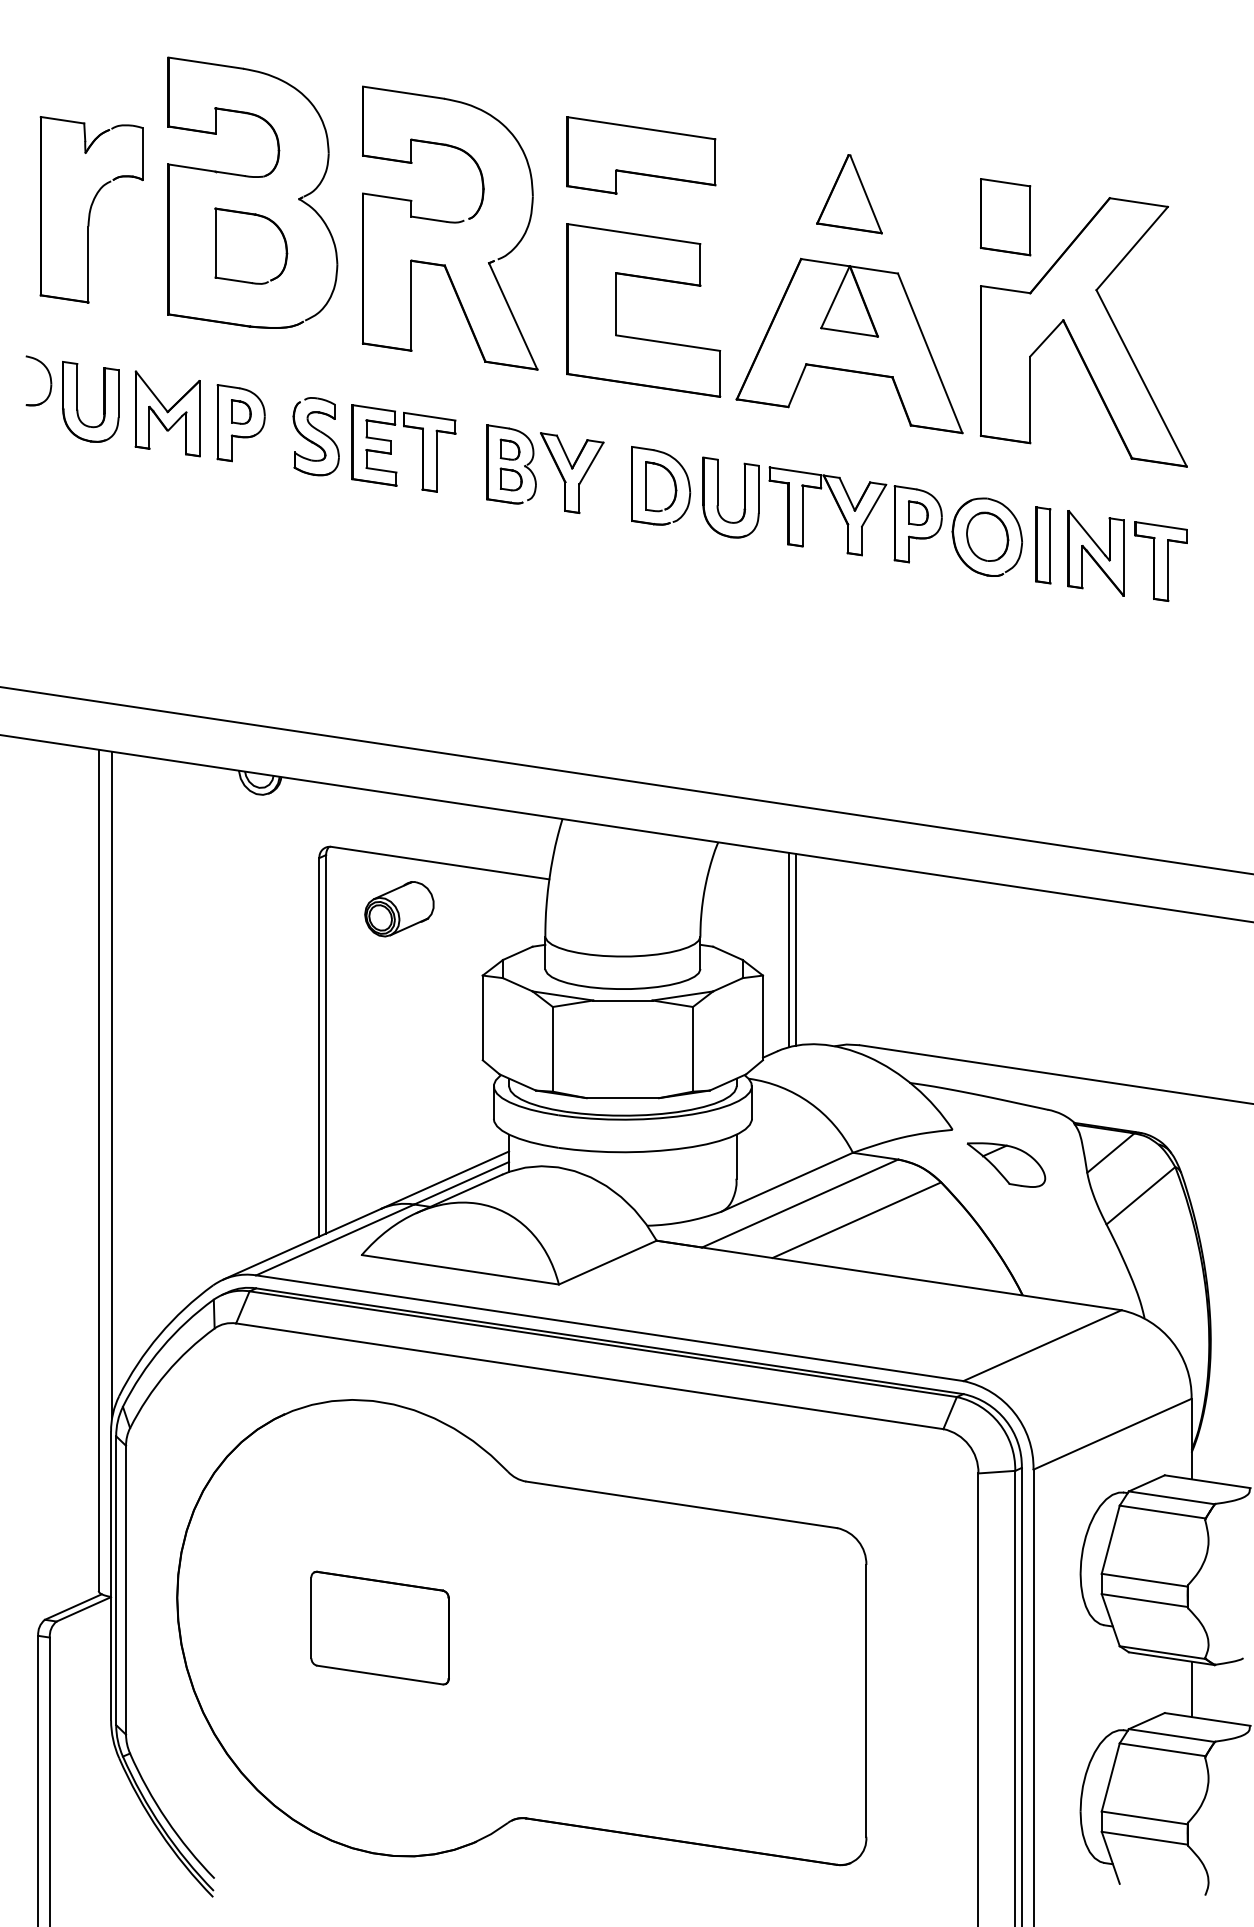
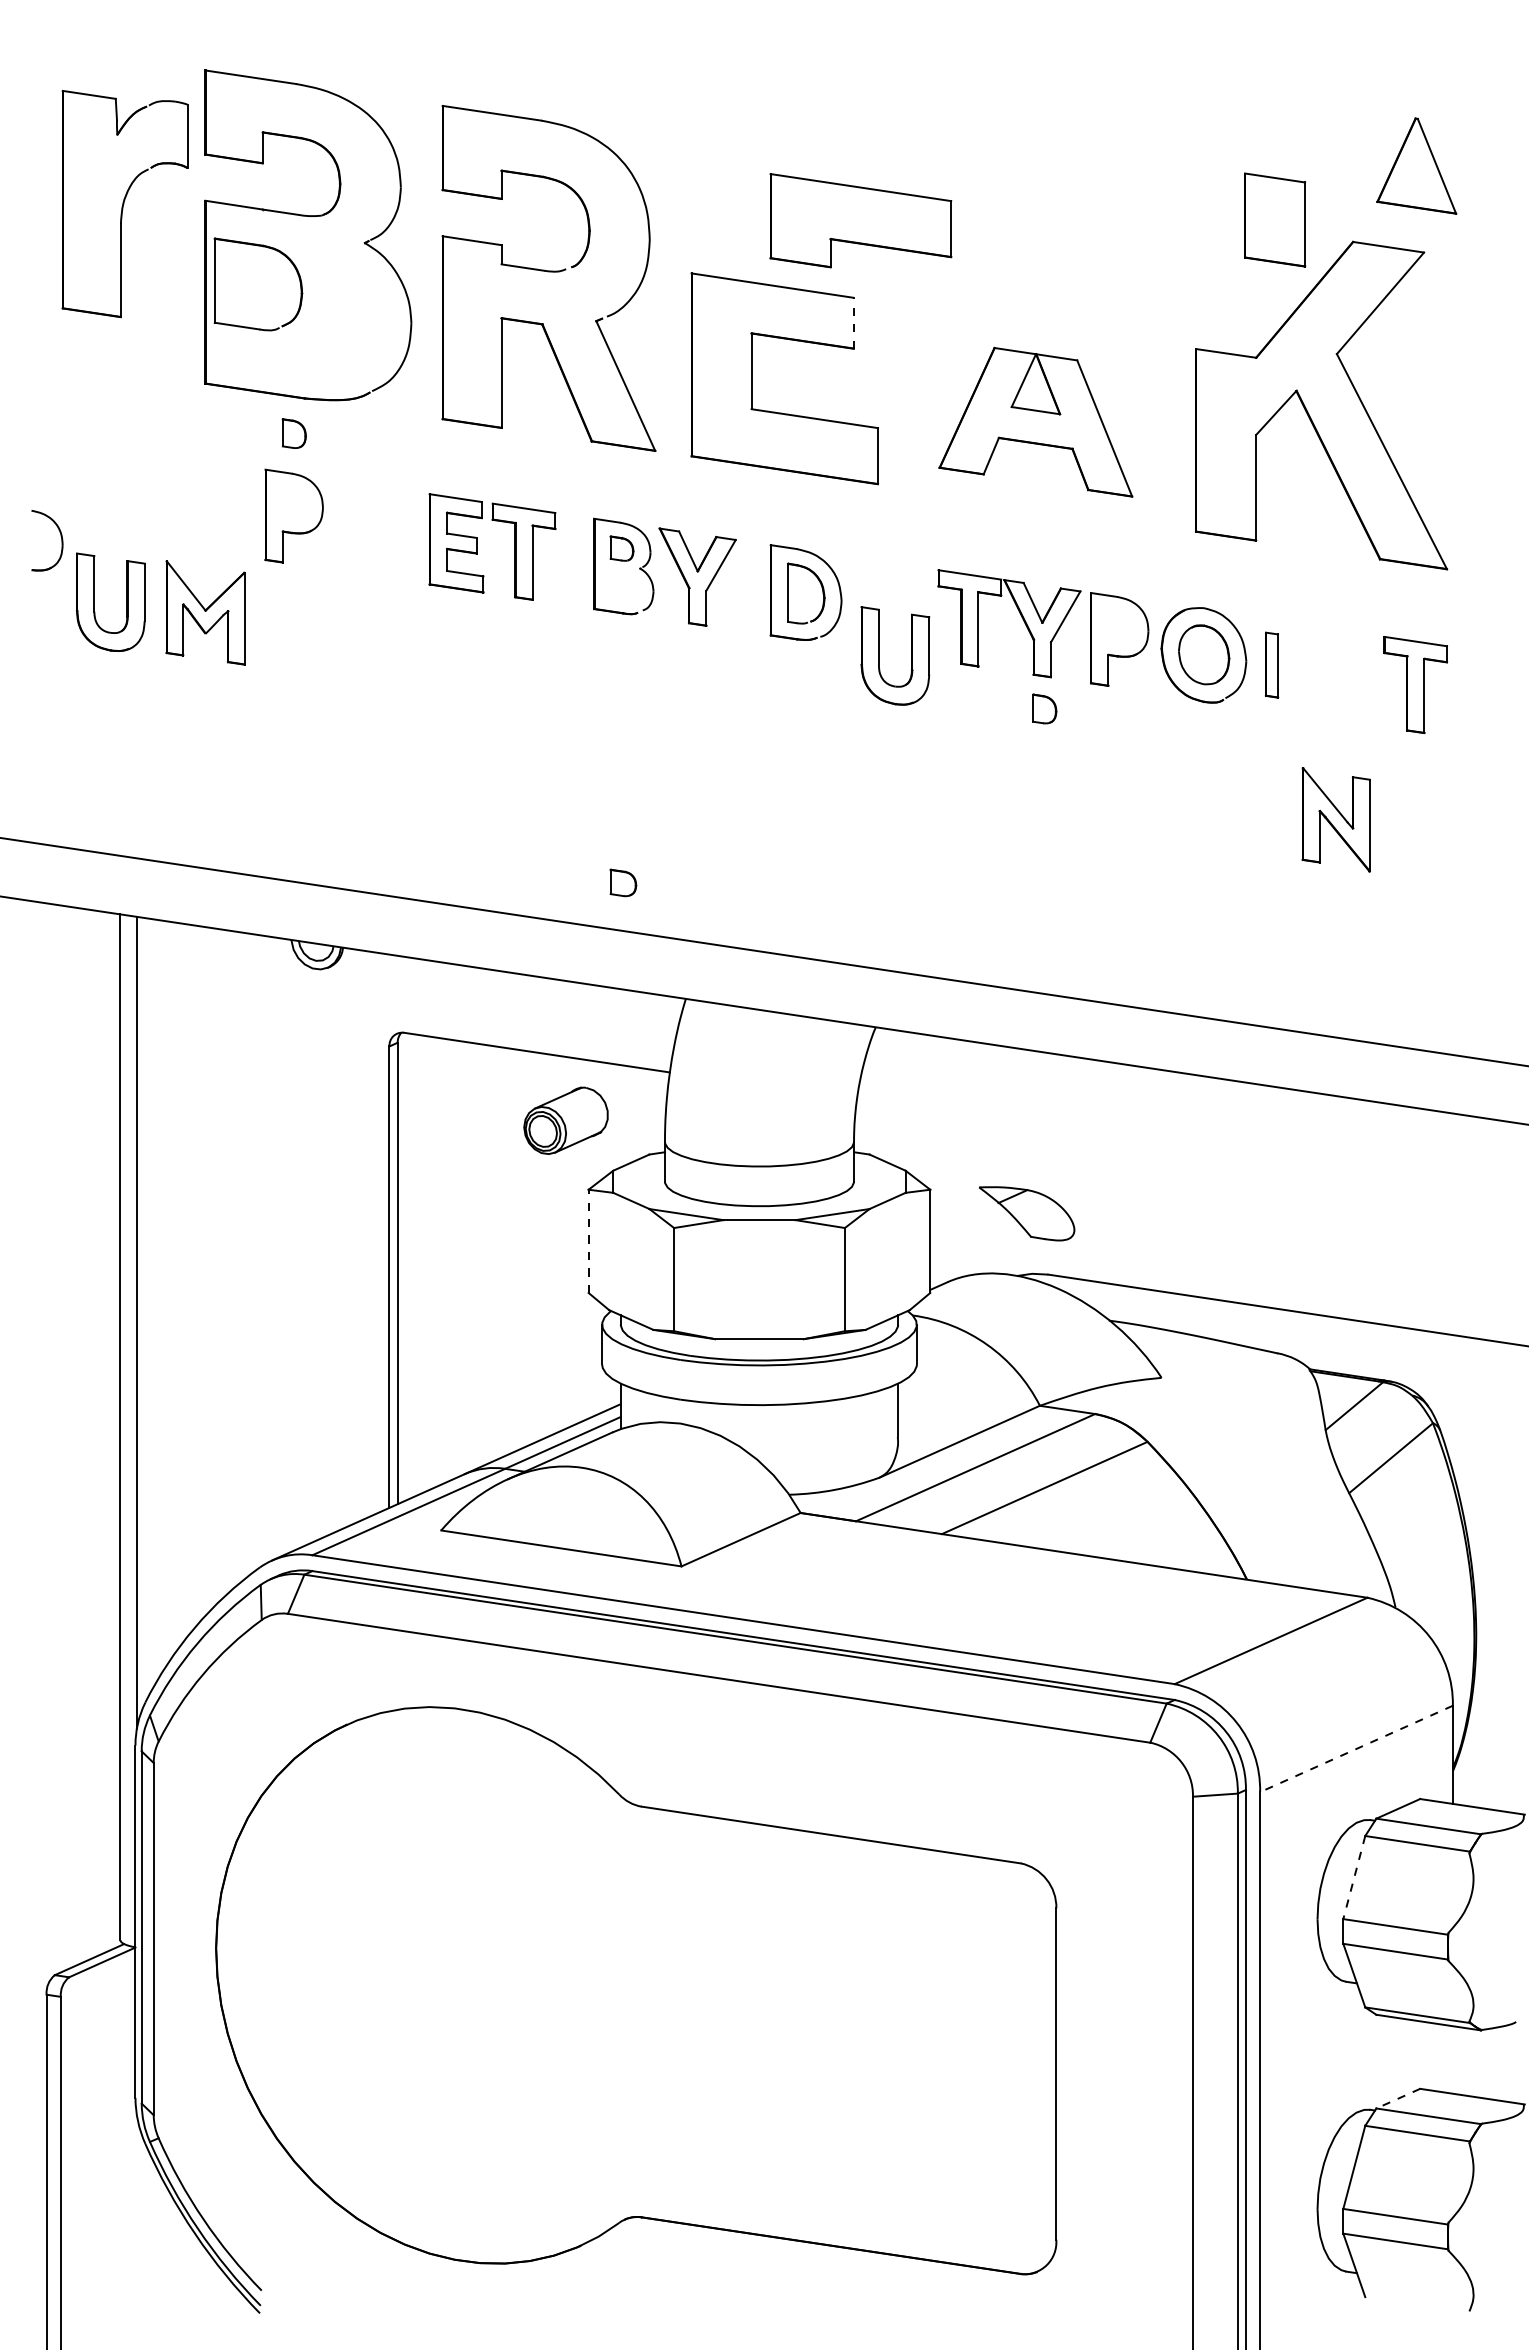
part: (640, 155) -> (860, 220), moved
part: (849, 193) -> (1416, 165), moved
part: (91, 210) -> (124, 204), moved
part: (254, 215) -> (262, 247), moved
part: (1005, 216) -> (1275, 219), moved
line: (699, 264) -> (853, 322), solid -> dashed
part: (849, 346) -> (1035, 422), size x0.7
part: (49, 377) -> (60, 536), moved
part: (77, 401) -> (94, 601), moved
part: (240, 411) -> (293, 433), moved
part: (167, 413) -> (205, 612), moved
part: (318, 431) -> (388, 526), removed
part: (511, 479) -> (623, 882), moved
part: (718, 497) -> (879, 655), moved
part: (918, 512) -> (1044, 708), moved
part: (1042, 544) -> (1271, 664), size x0.7
part: (1095, 552) -> (1335, 819), moved
part: (398, 908) -> (565, 1120), moved
line: (789, 949) -> (962, 1158), removed
line: (795, 949) -> (970, 1158), removed
line: (482, 1018) -> (588, 1241), solid -> dashed
part: (1006, 1164) -> (1027, 1213), moved
line: (1112, 1433) -> (1356, 1748), solid -> dashed
line: (1110, 1539) -> (1354, 1877), solid -> dashed
part: (380, 1627) -> (463, 1984), removed
line: (1191, 1688) -> (1452, 2059), removed
line: (1146, 1720) -> (1397, 2098), solid -> dashed

